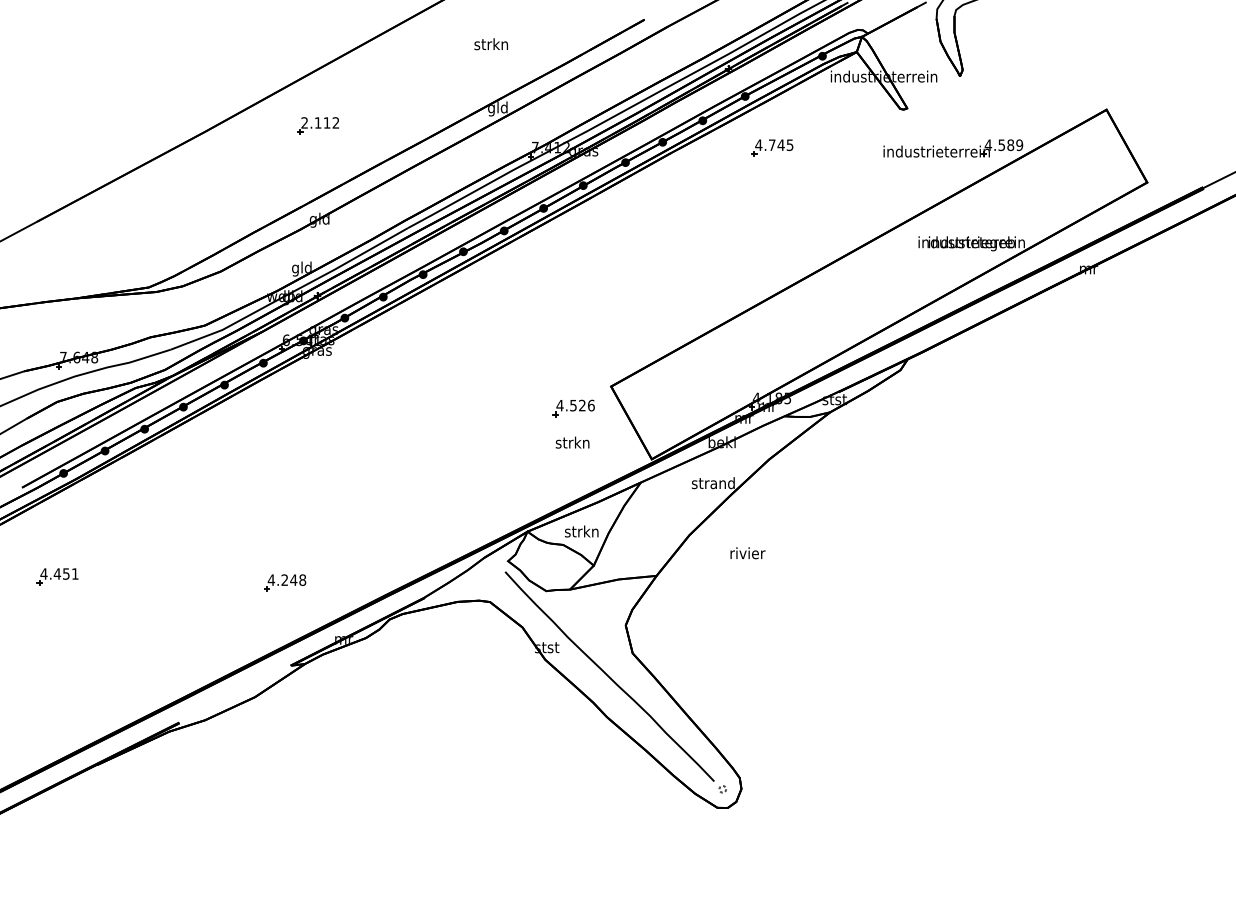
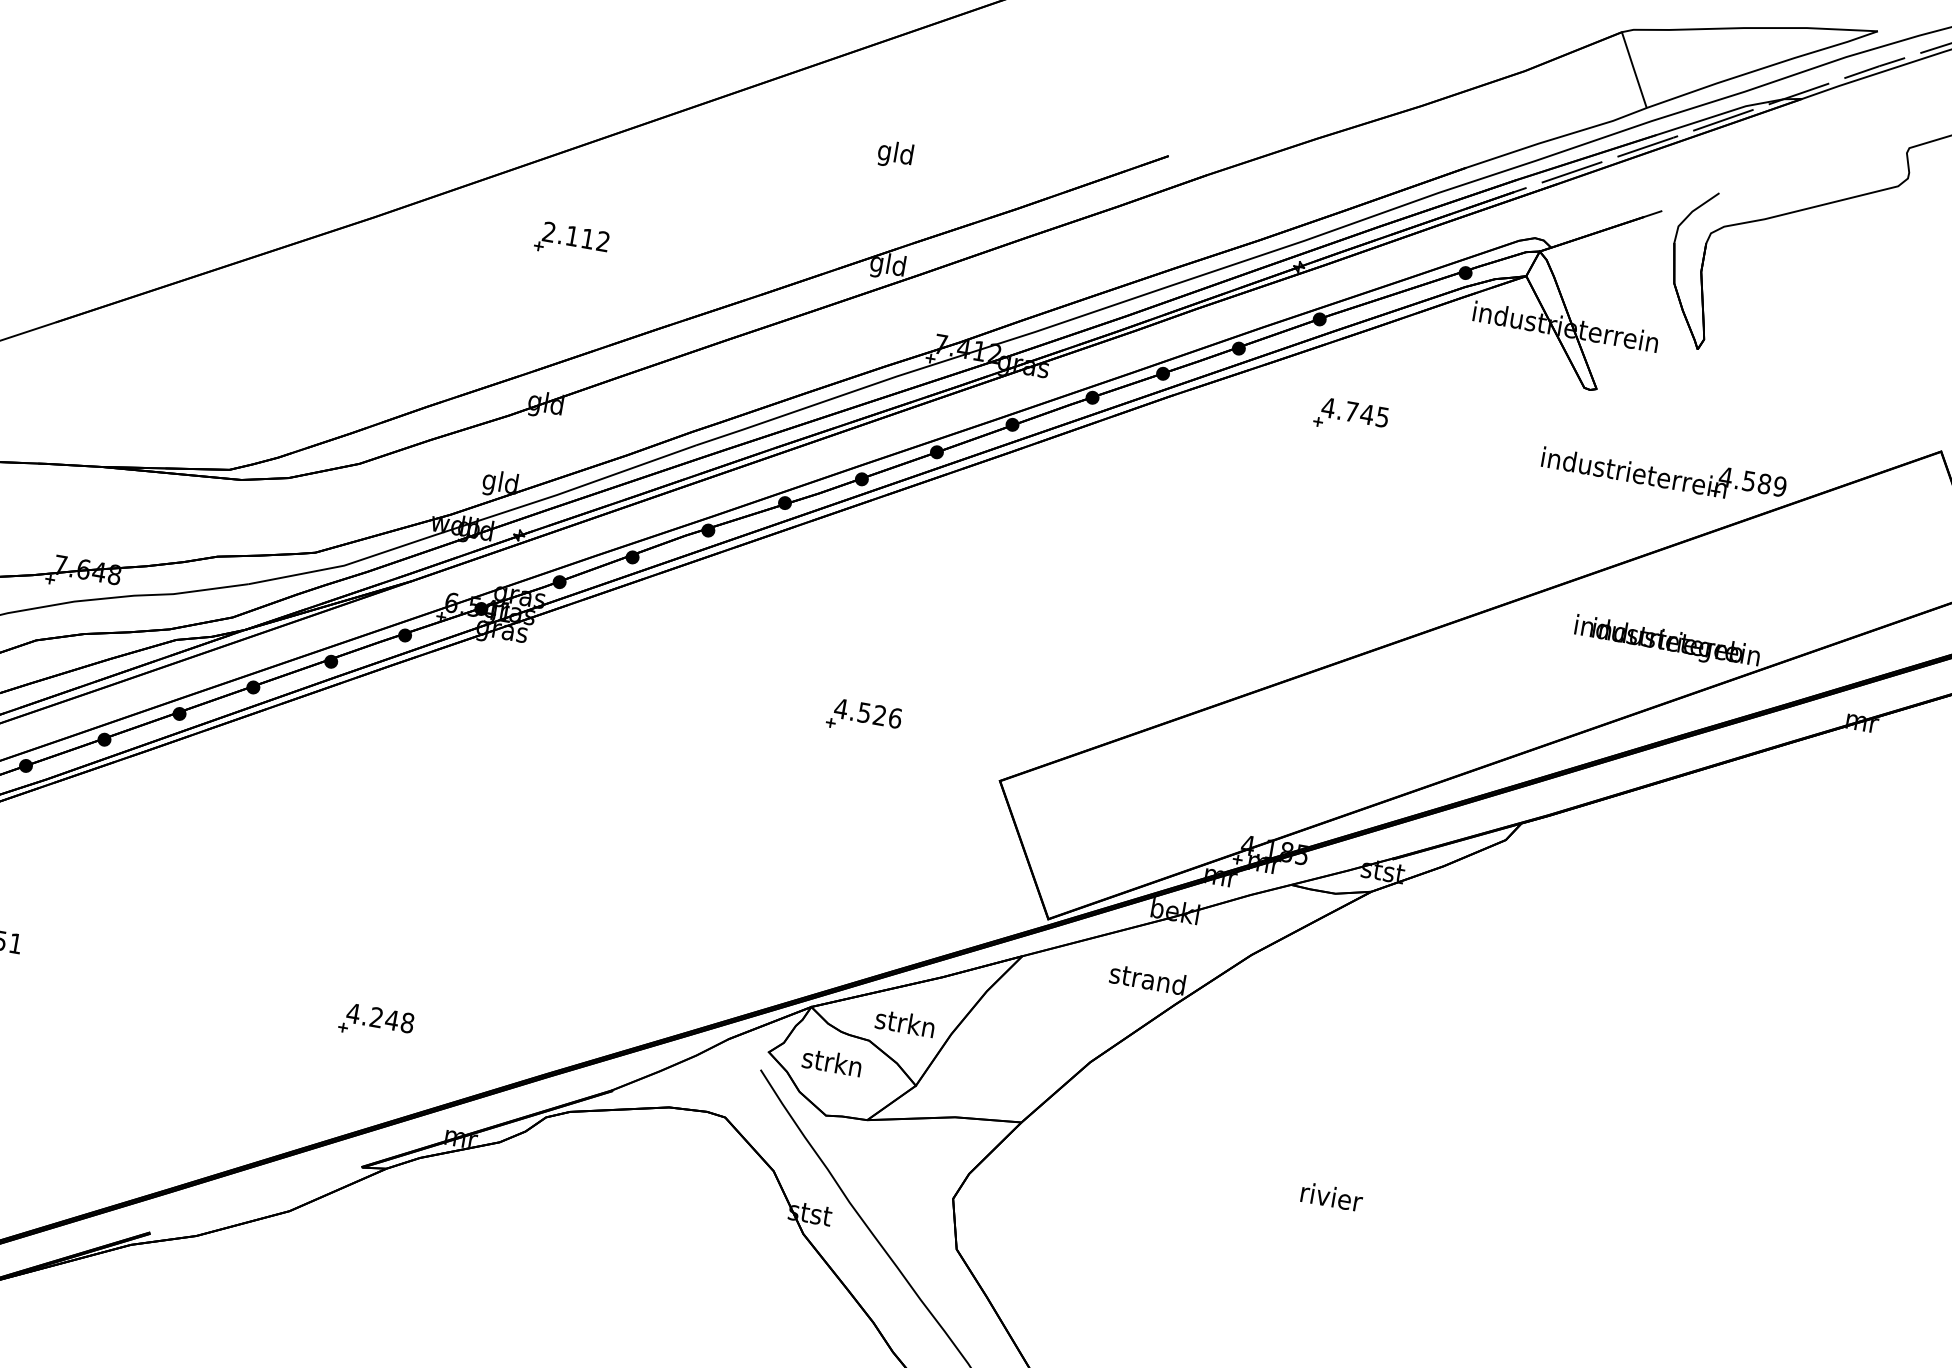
text: (490, 45) -> (894, 154), strkn -> gld
part: (573, 408) -> (863, 717), moved
text: (572, 442) -> (832, 1061), moved
text: (747, 553) -> (1331, 1197), moved

